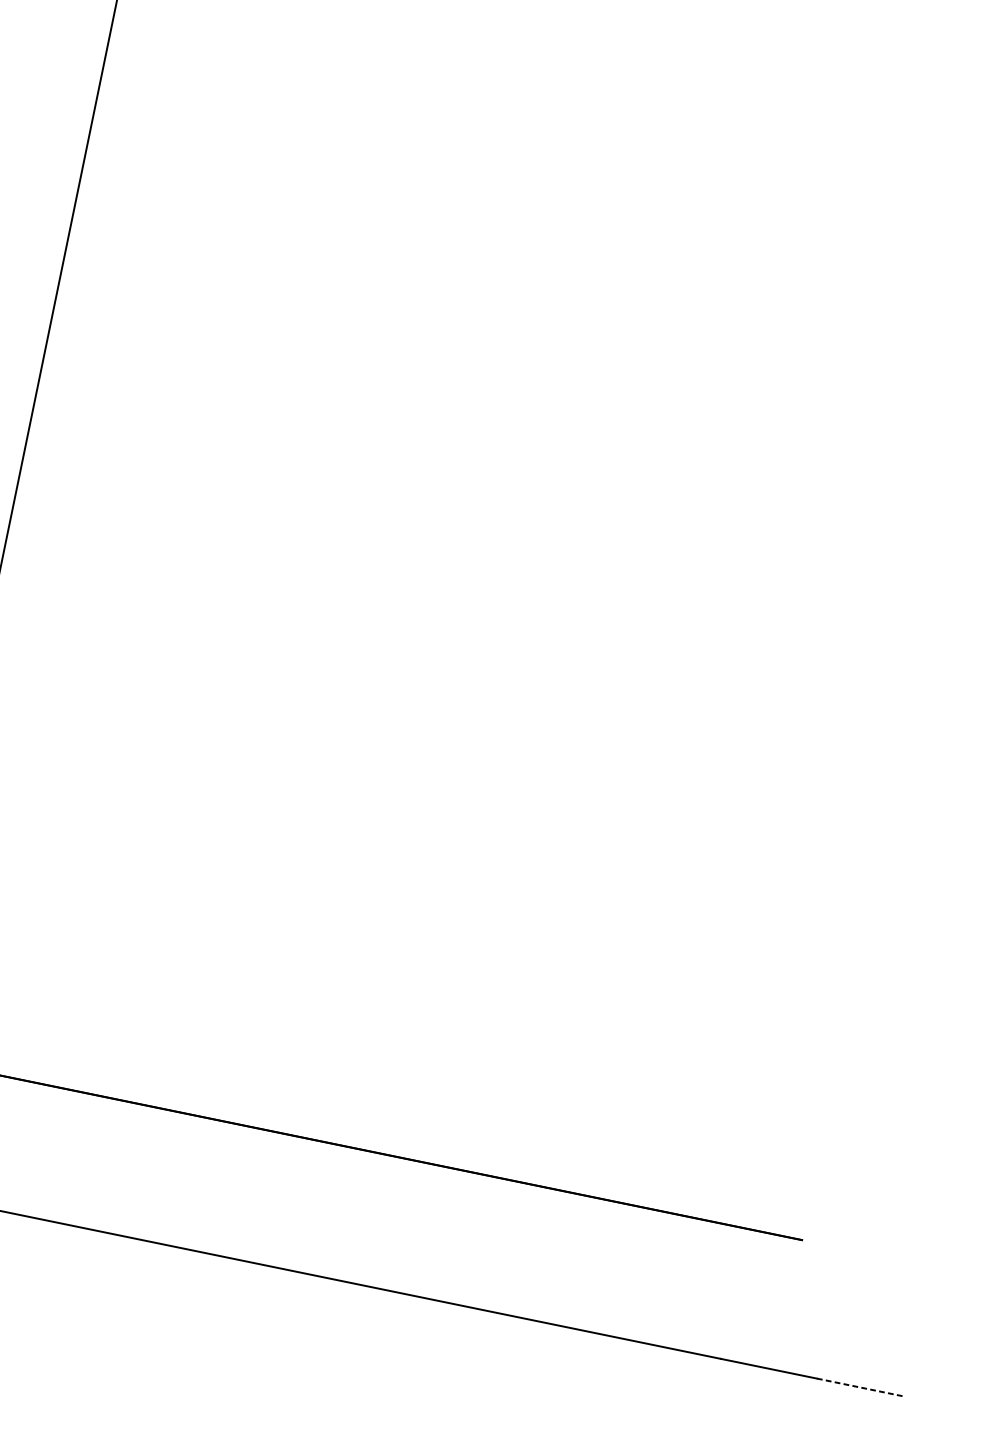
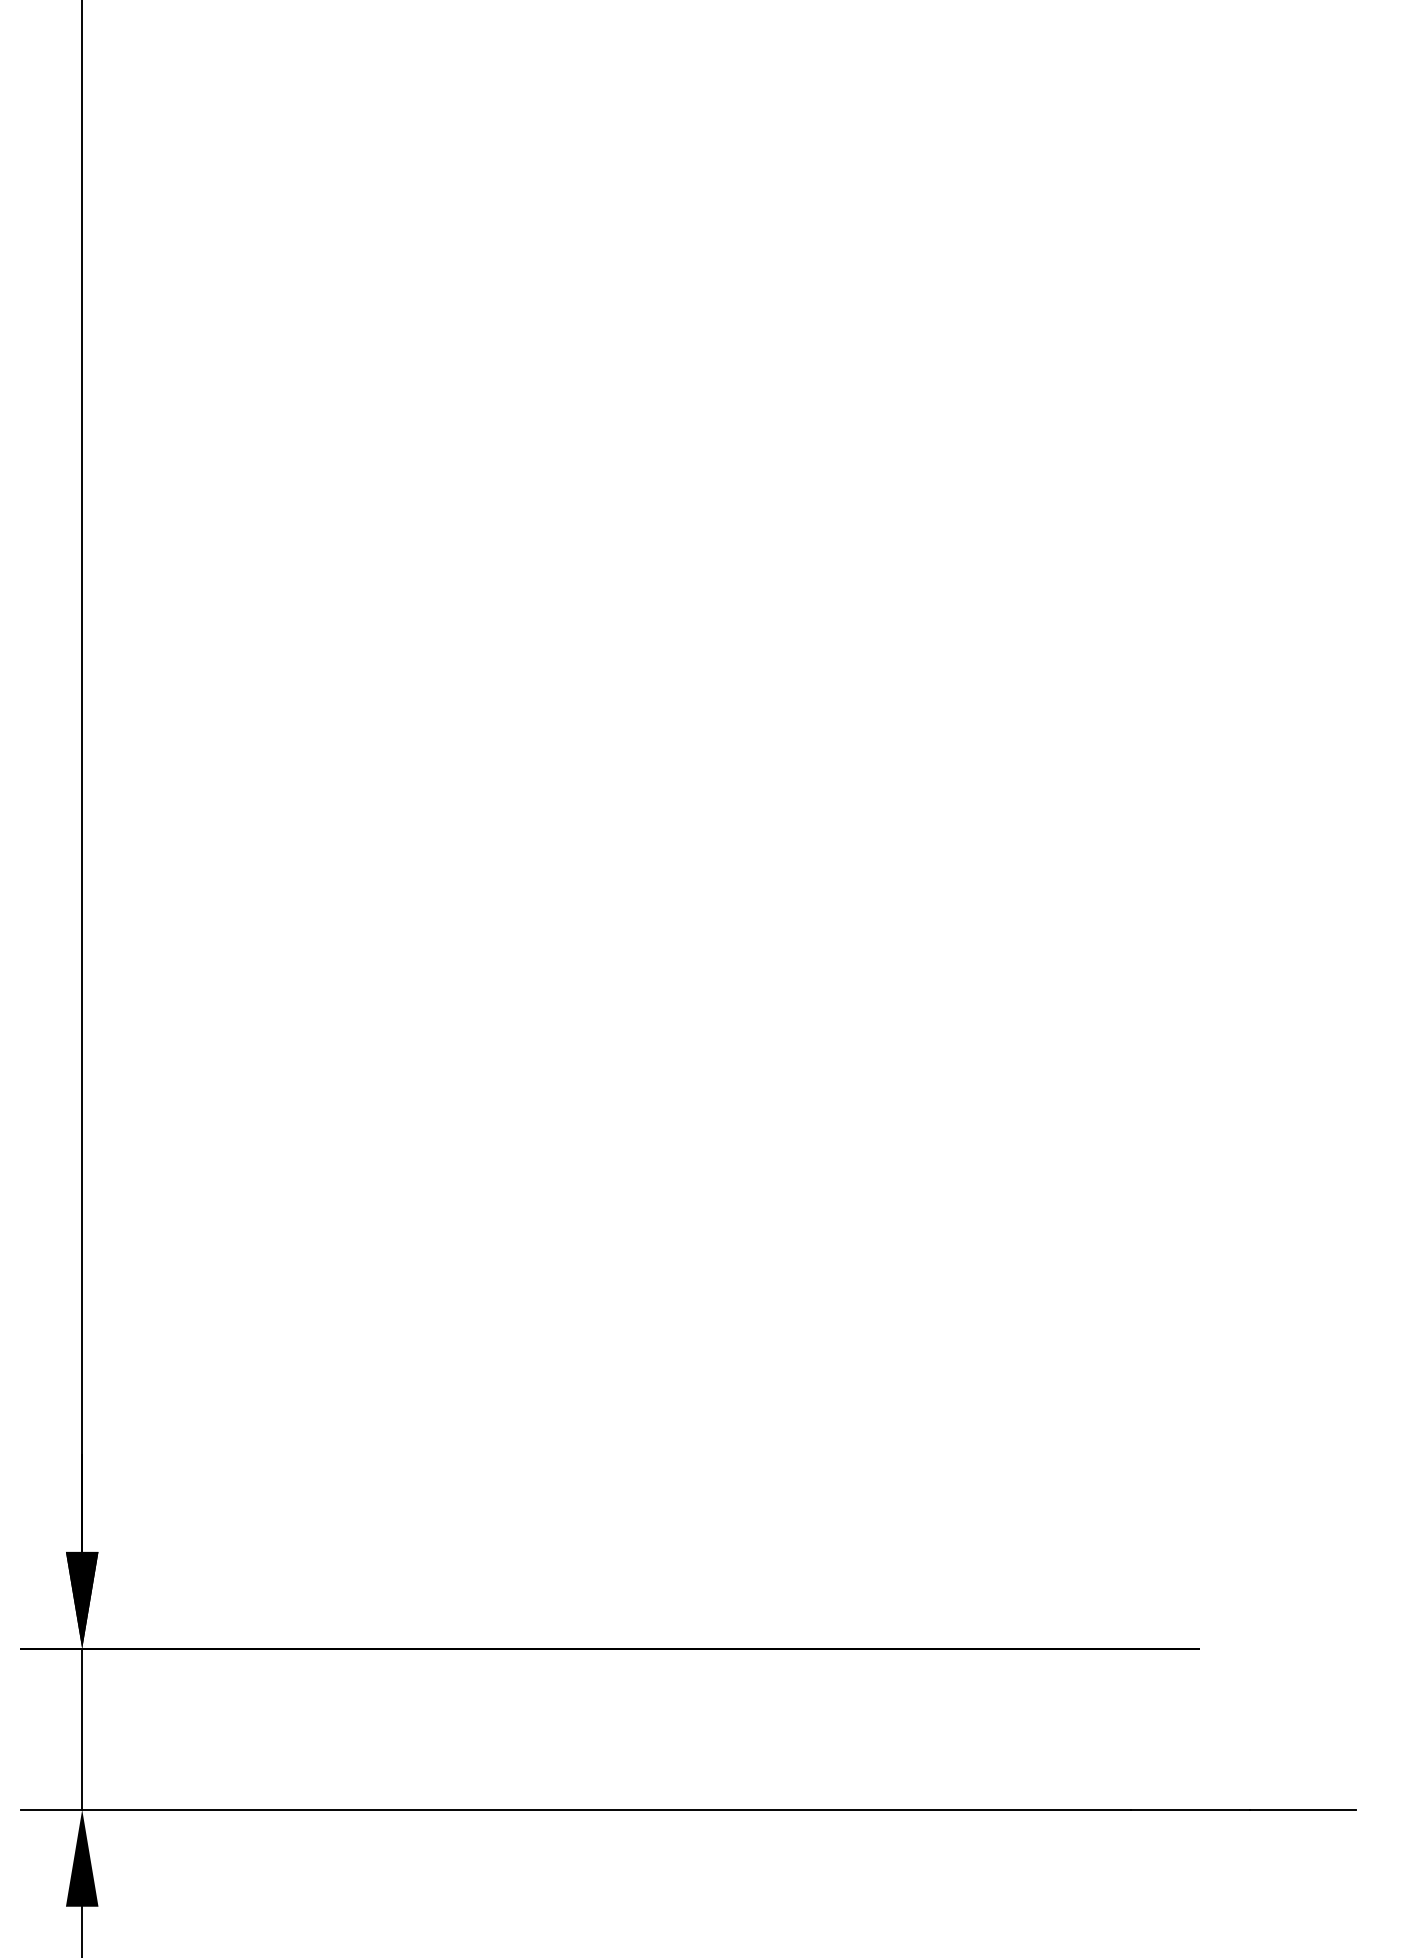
line: (859, 1387) -> (1302, 1809), dashed -> solid

